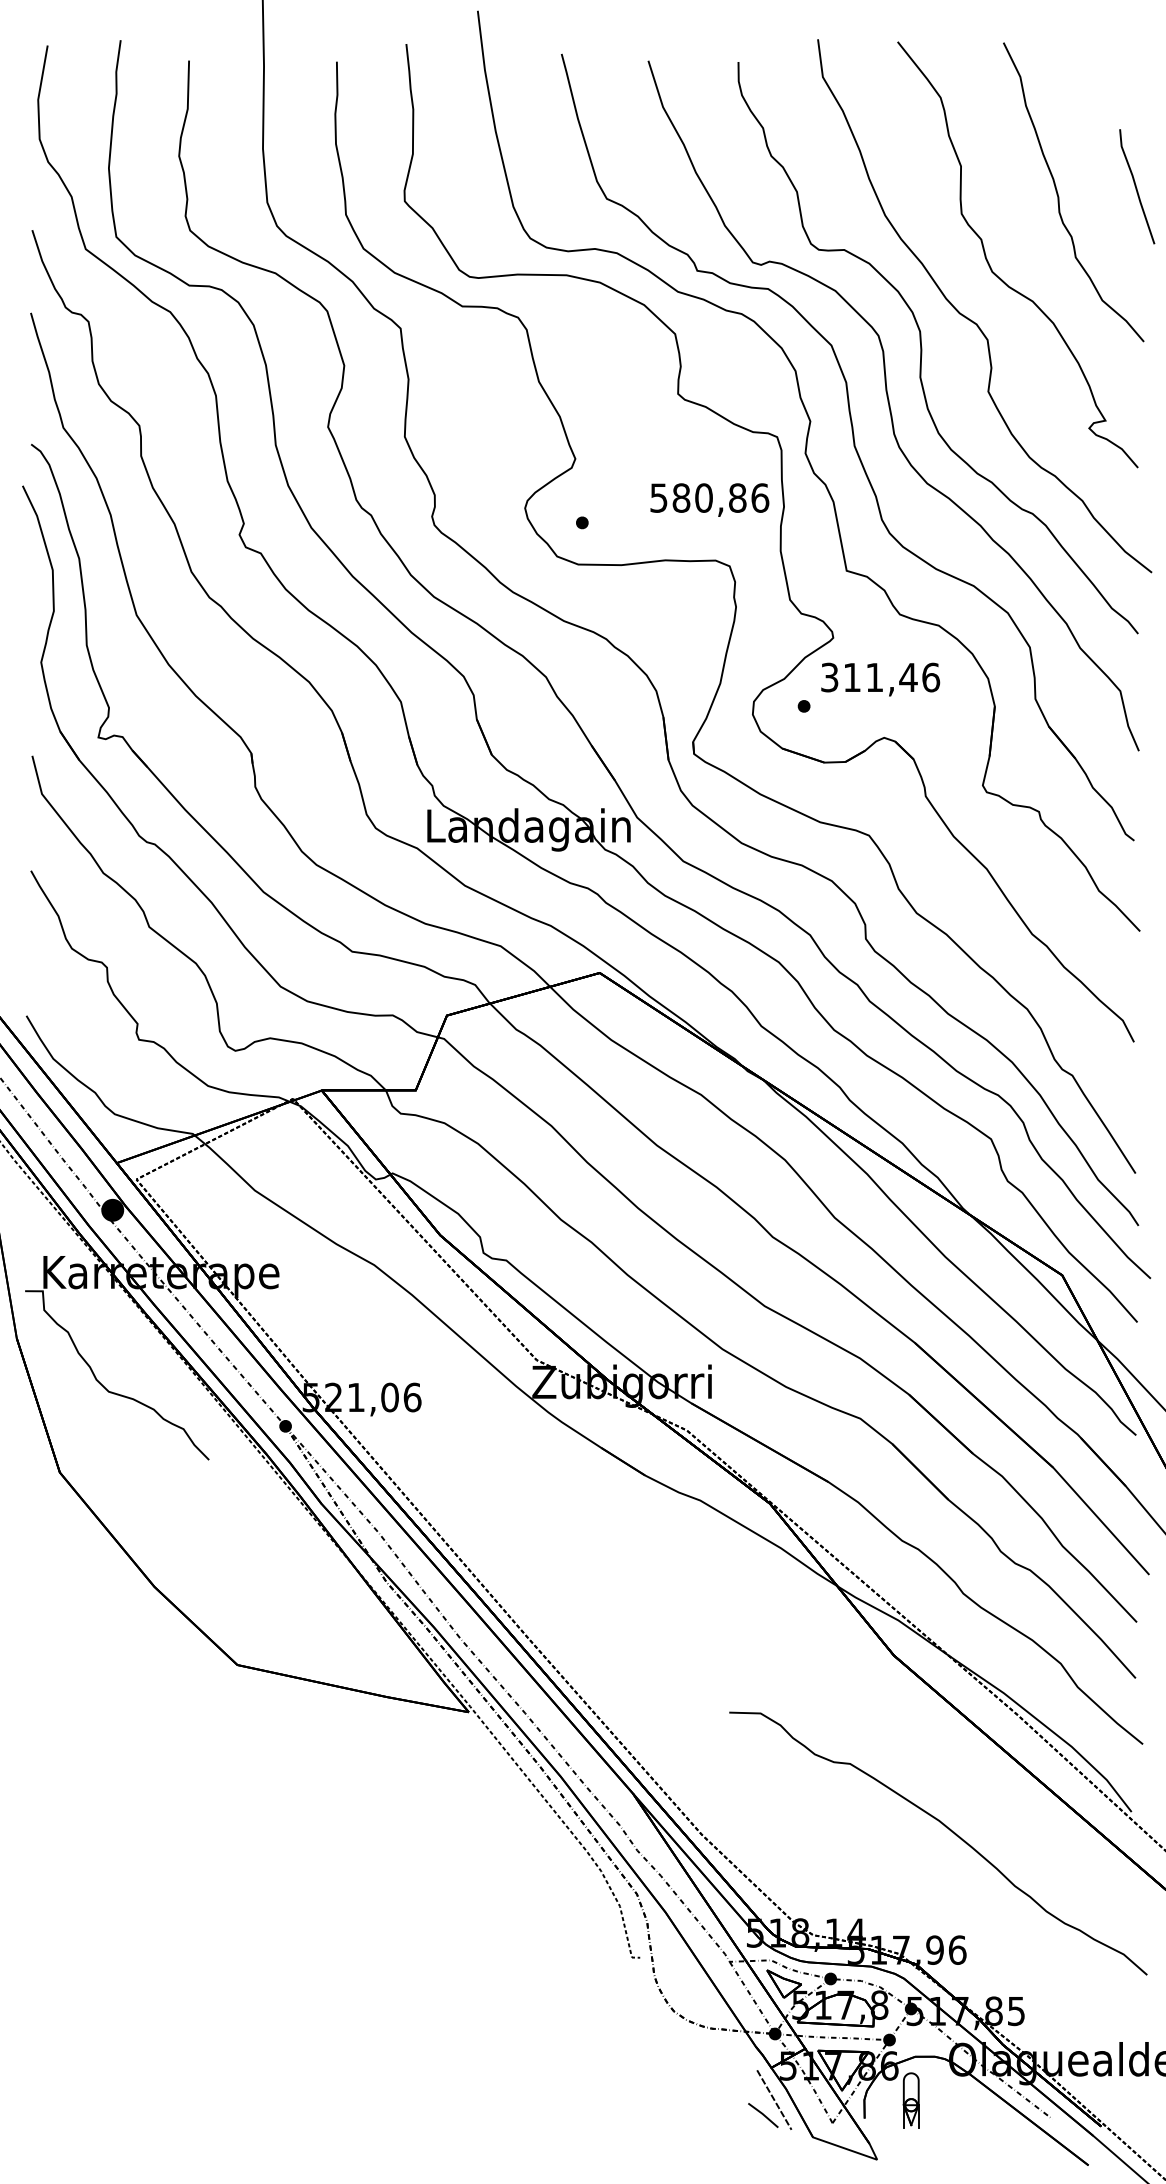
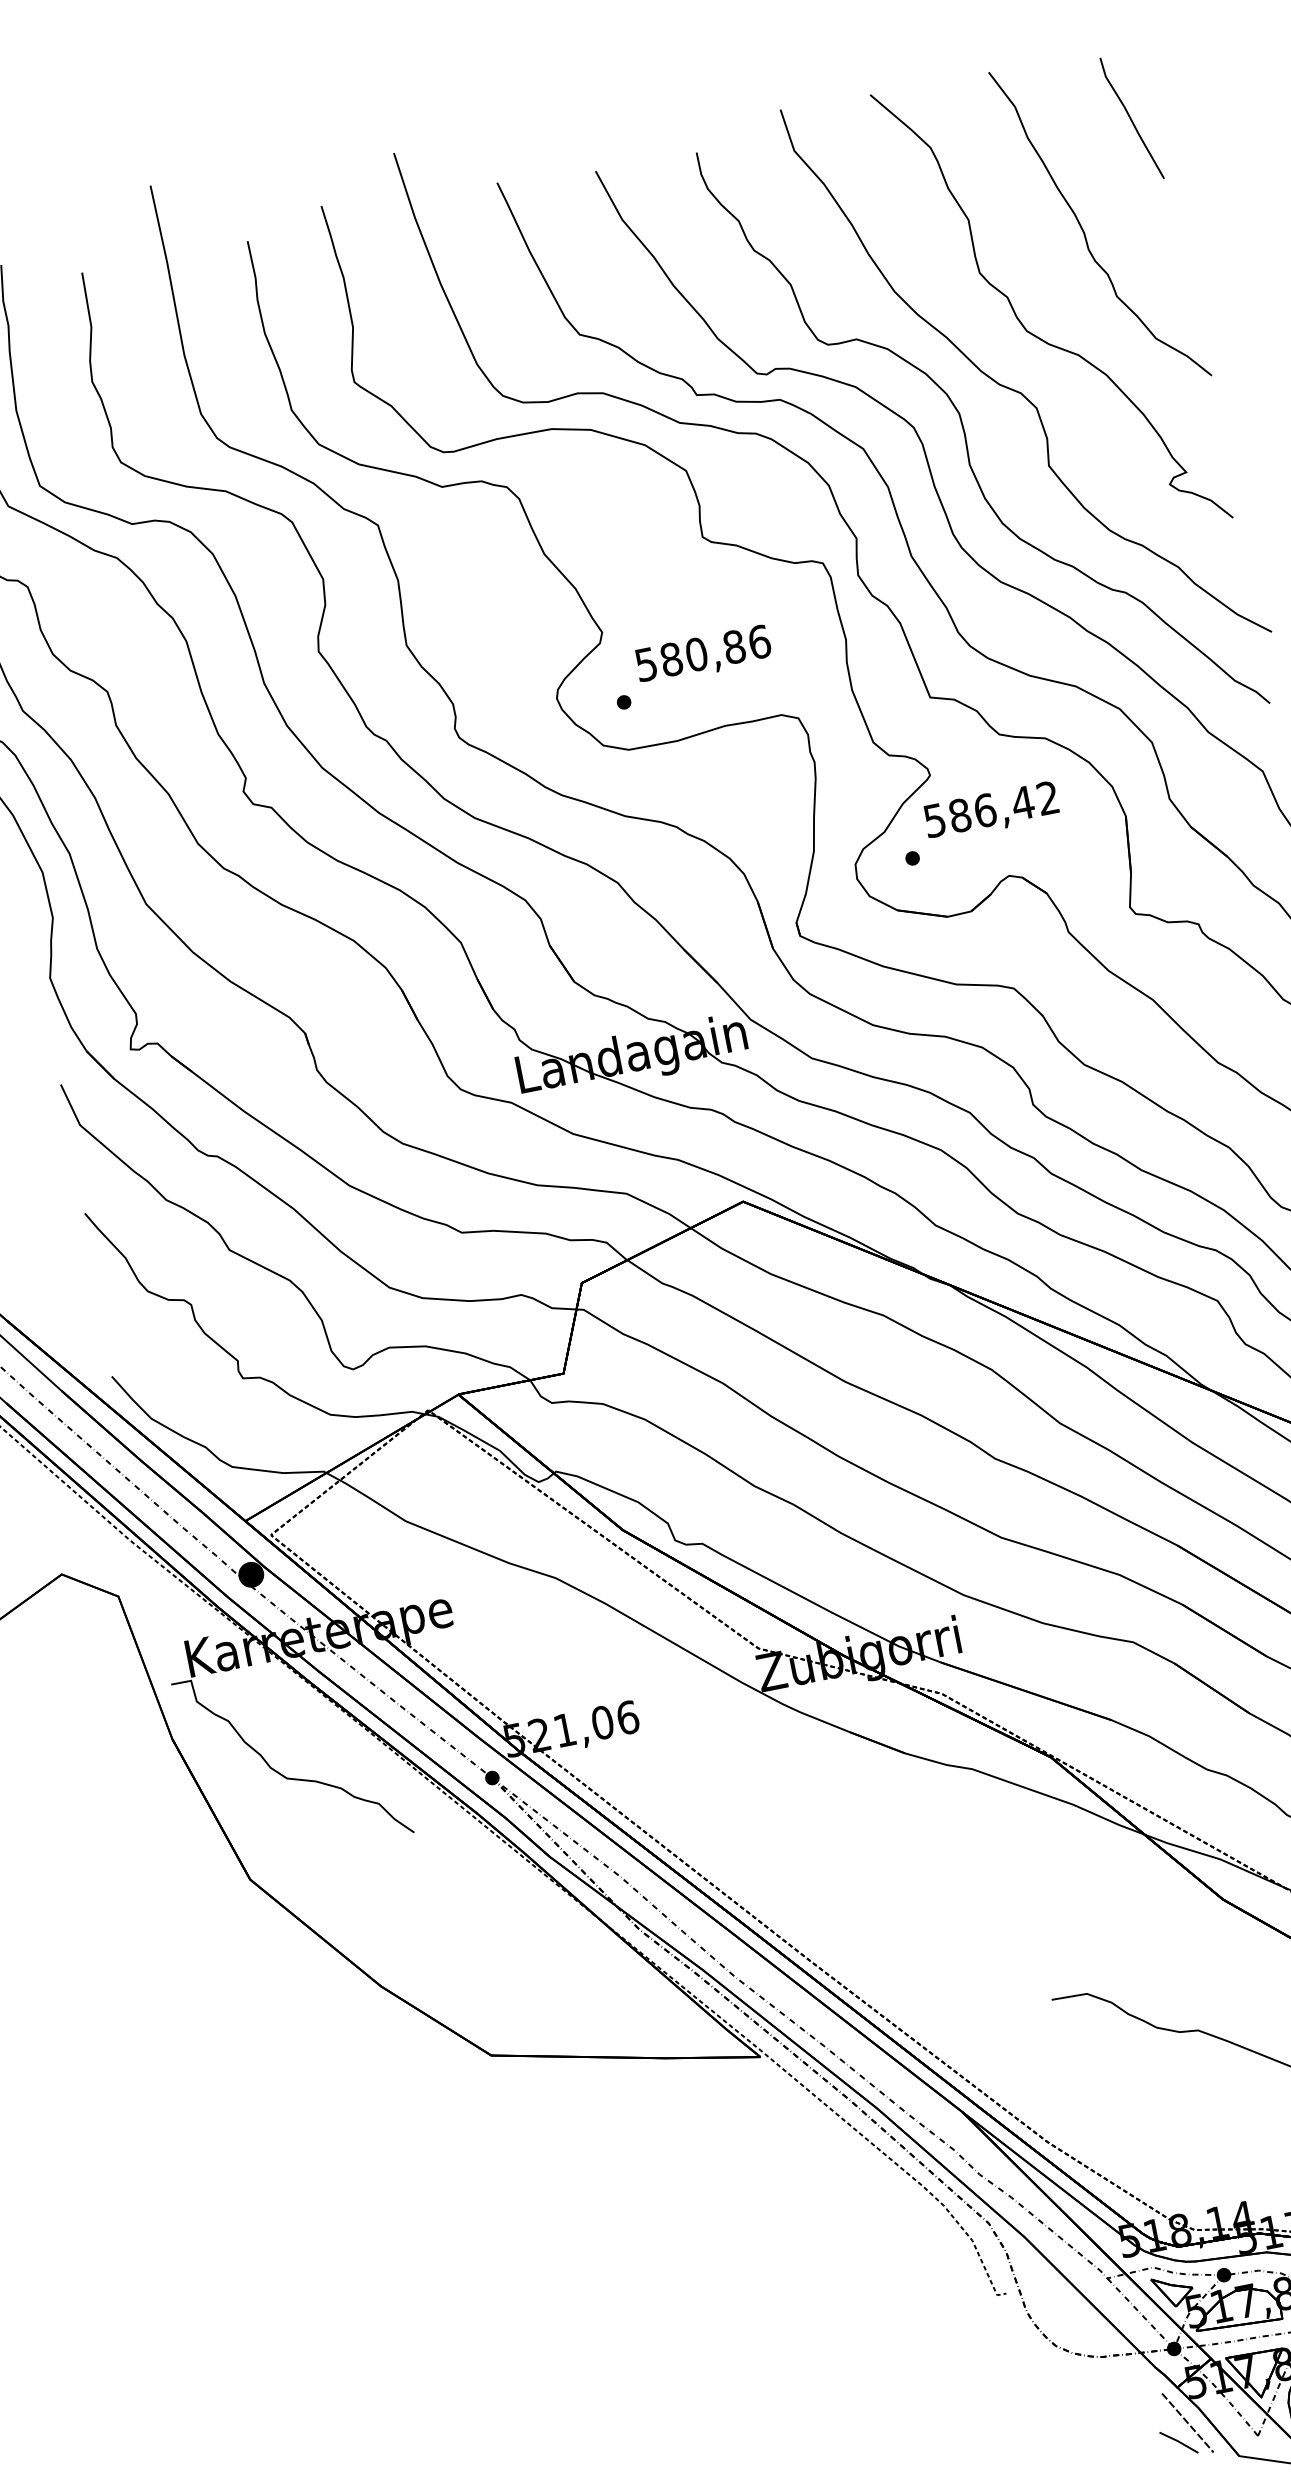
line: (1136, 186) -> (1131, 118), moved
text: (709, 499) -> (703, 654), moved
text: (880, 677) -> (991, 809), 311,46 -> 586,42

